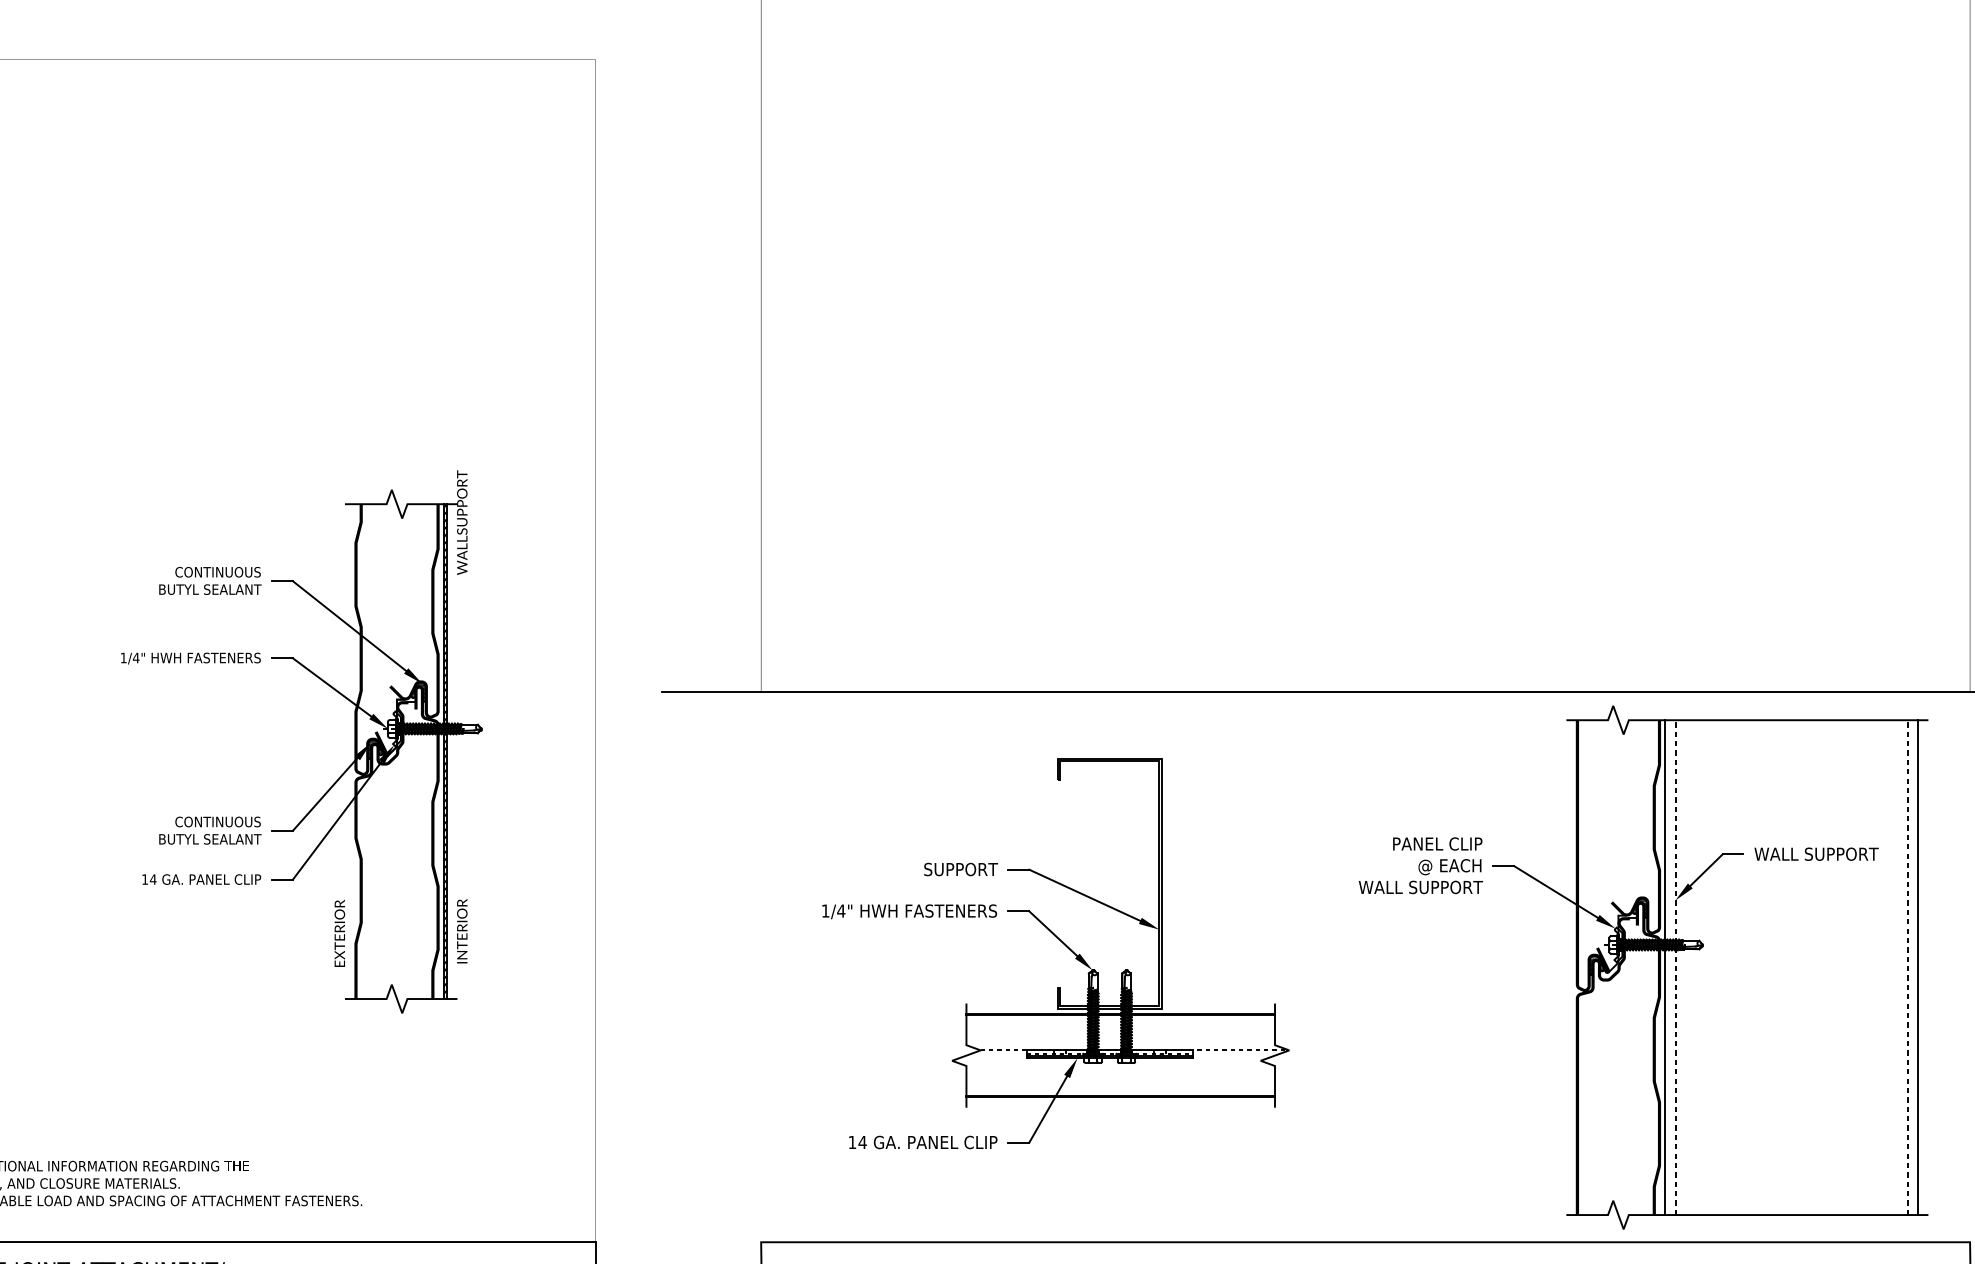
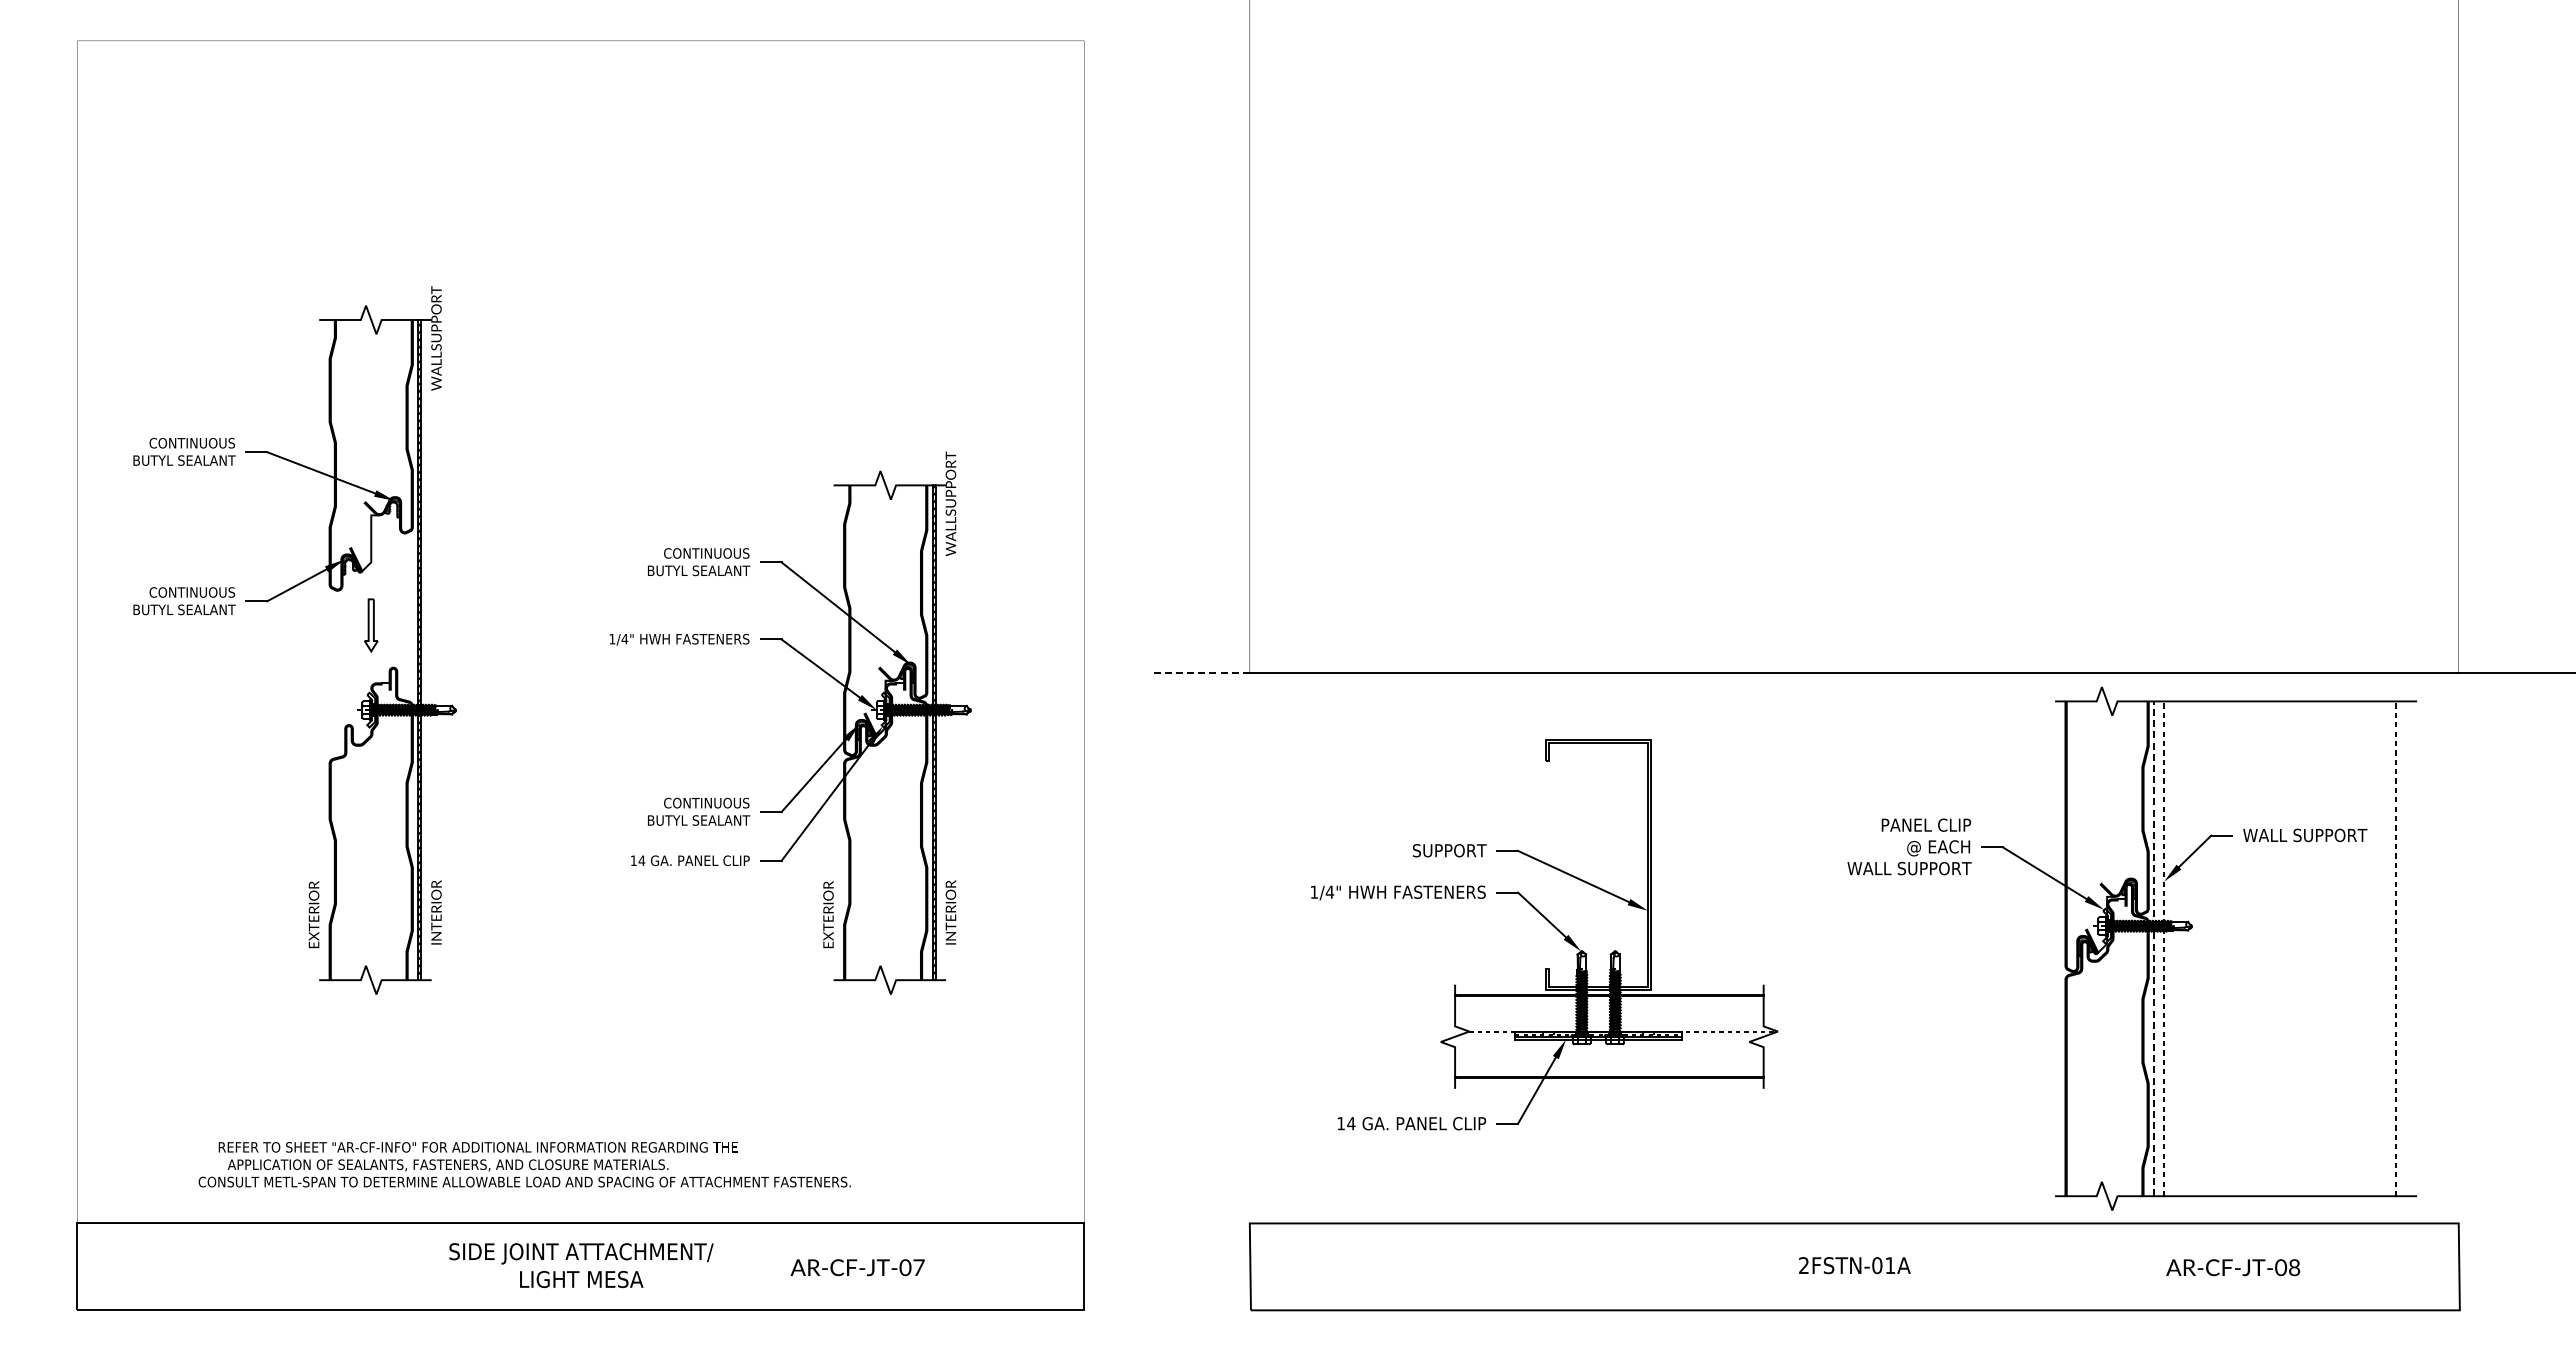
line: (711, 692) -> (1200, 673), solid -> dashed
line: (1665, 967) -> (2154, 948), solid -> dashed
line: (1917, 967) -> (2406, 948), removed

